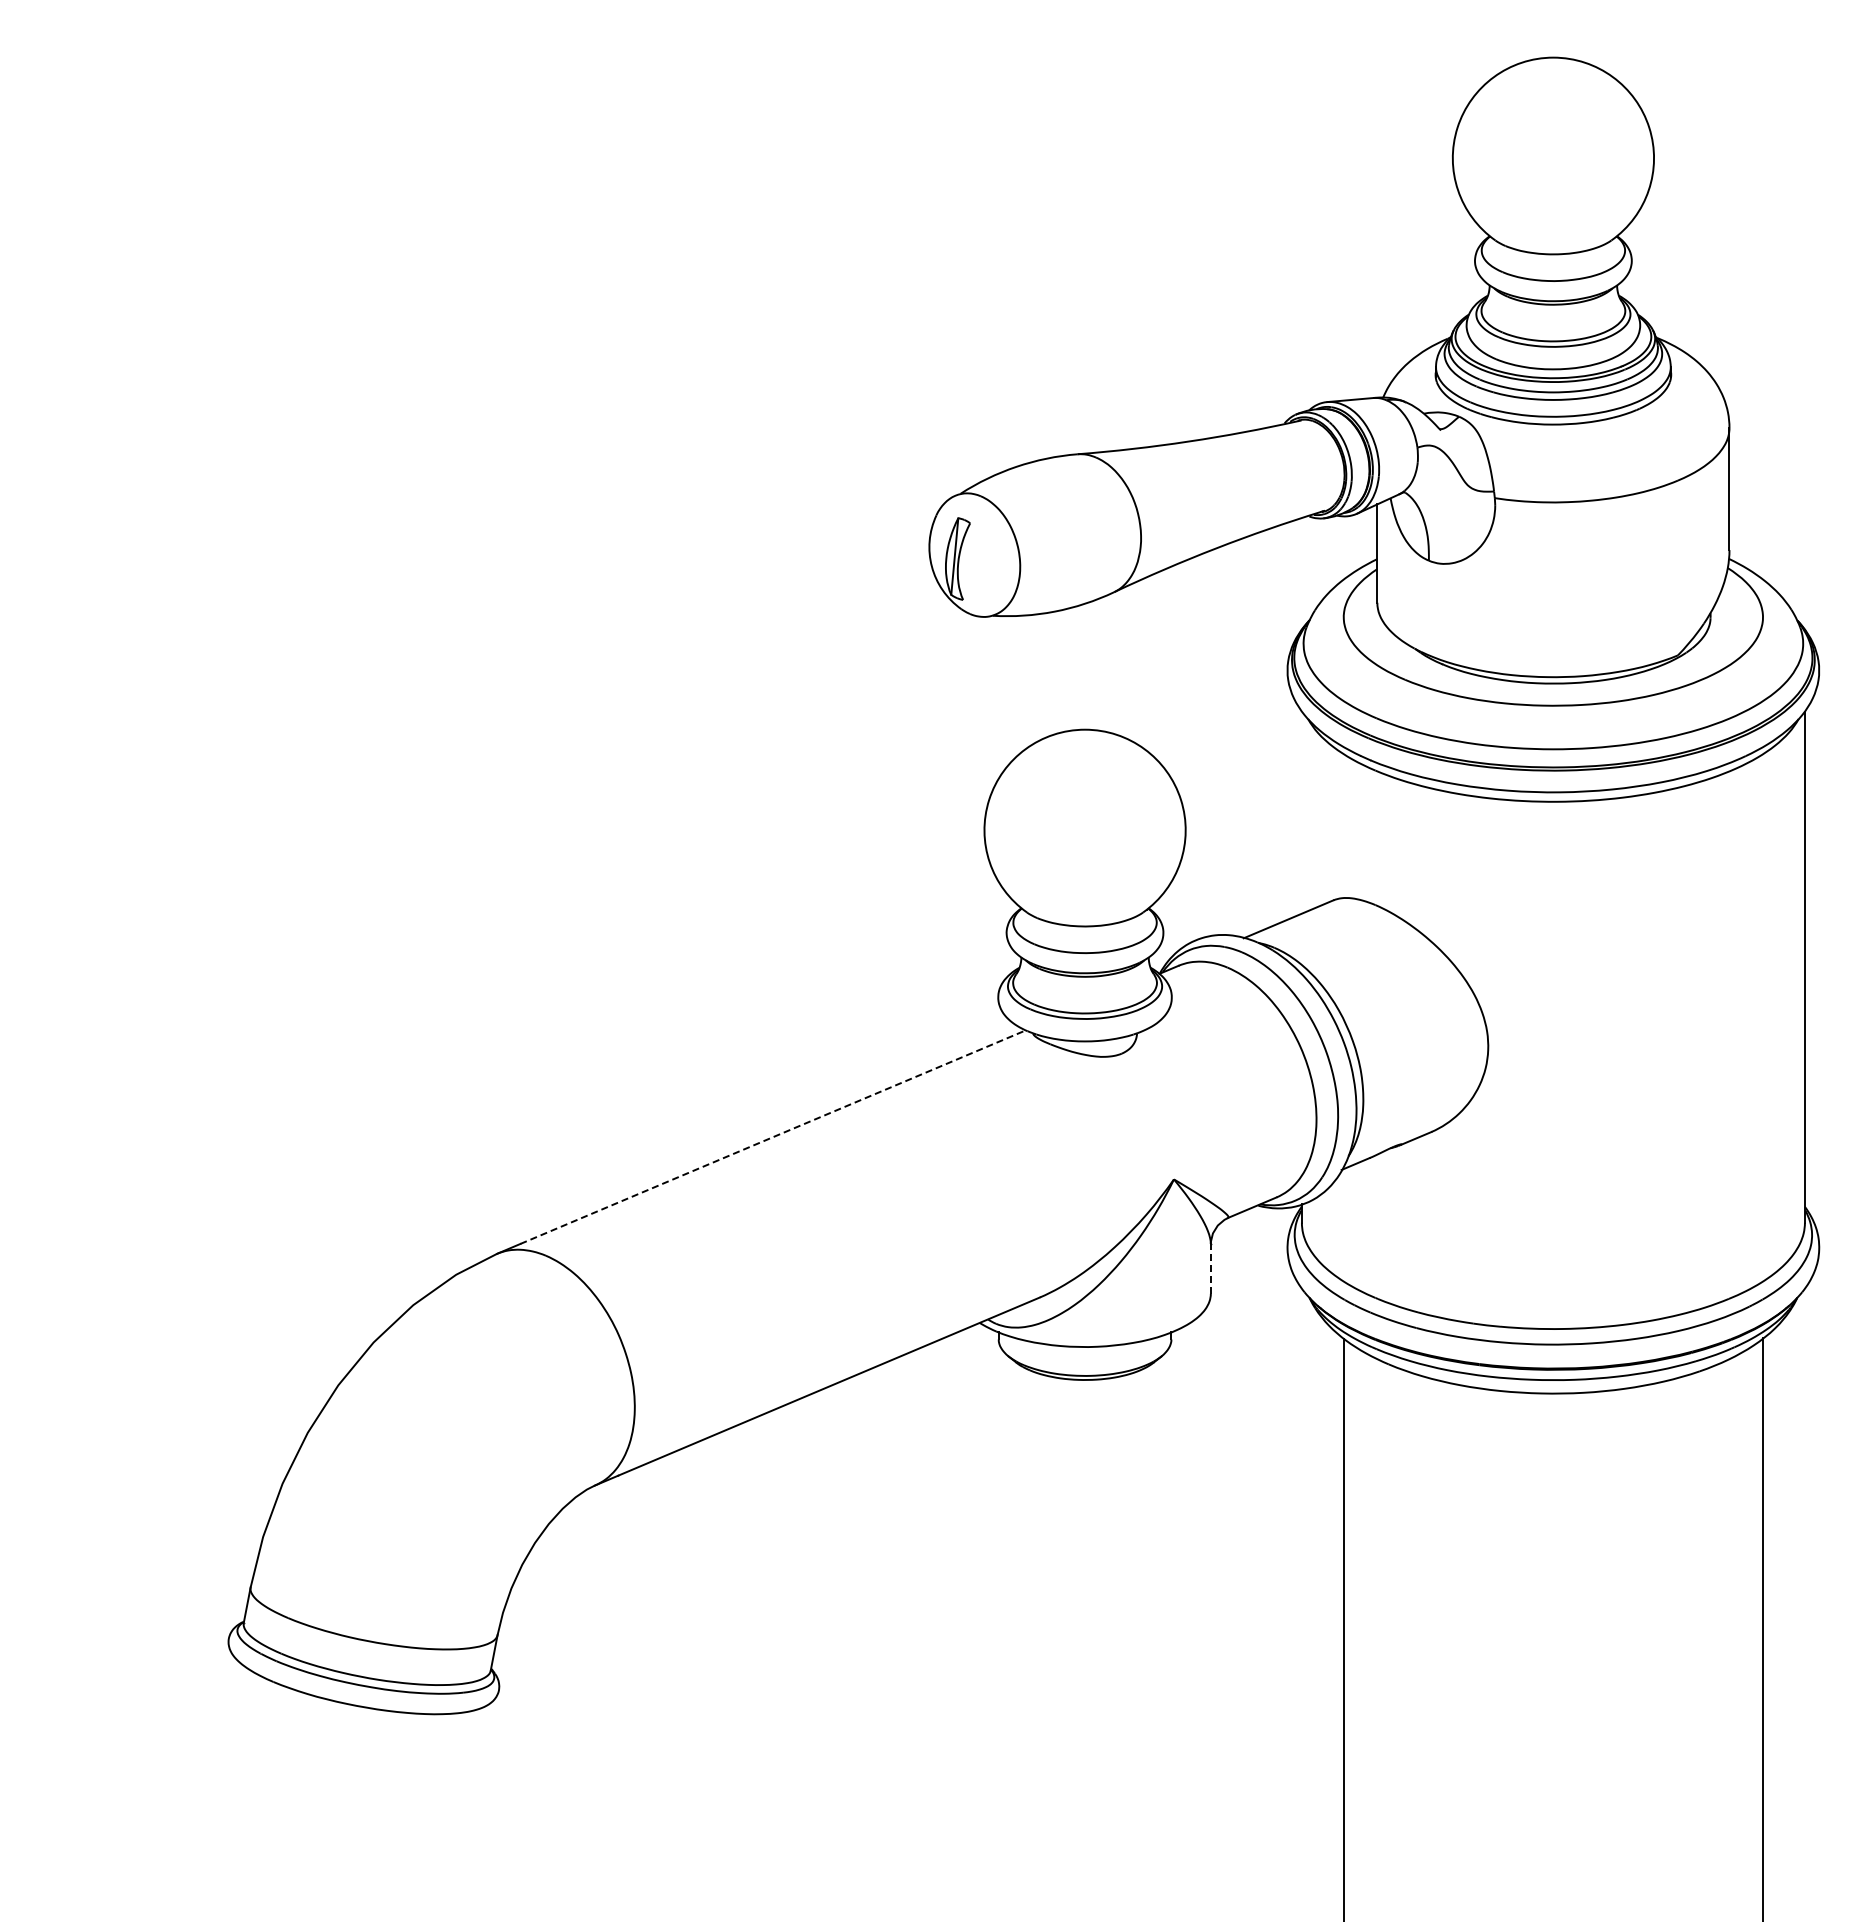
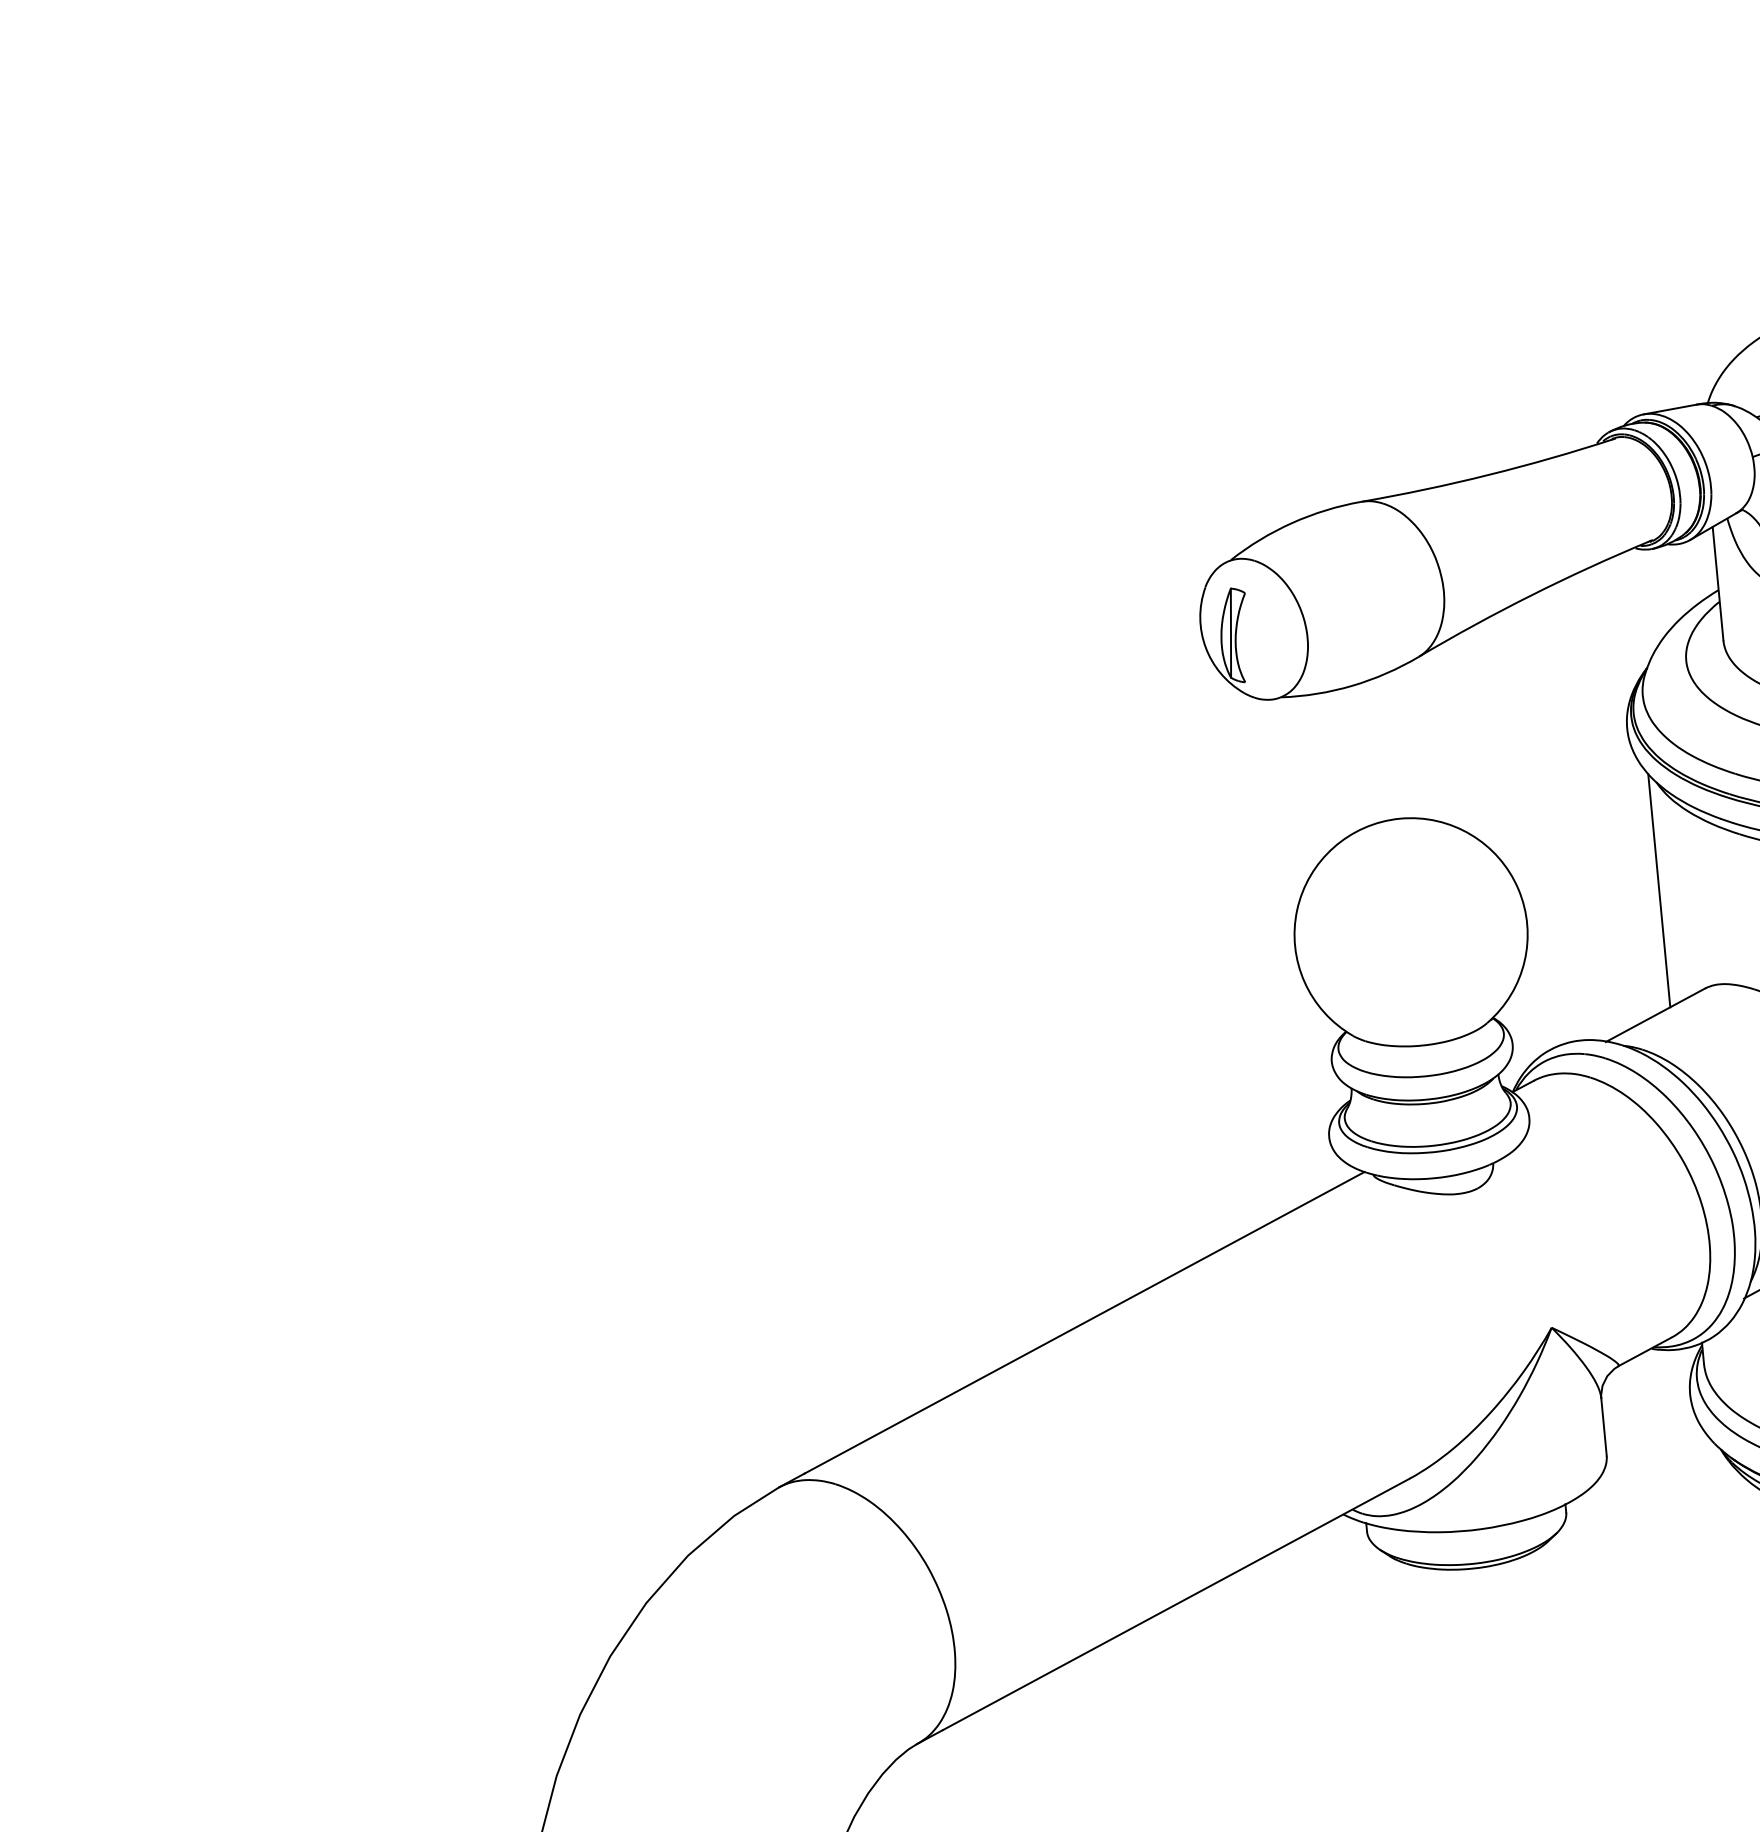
line: (1301, 812) -> (1658, 890), added
line: (773, 1136) -> (1085, 1321), dashed -> solid
line: (1210, 1268) -> (1603, 1426), dashed -> solid

